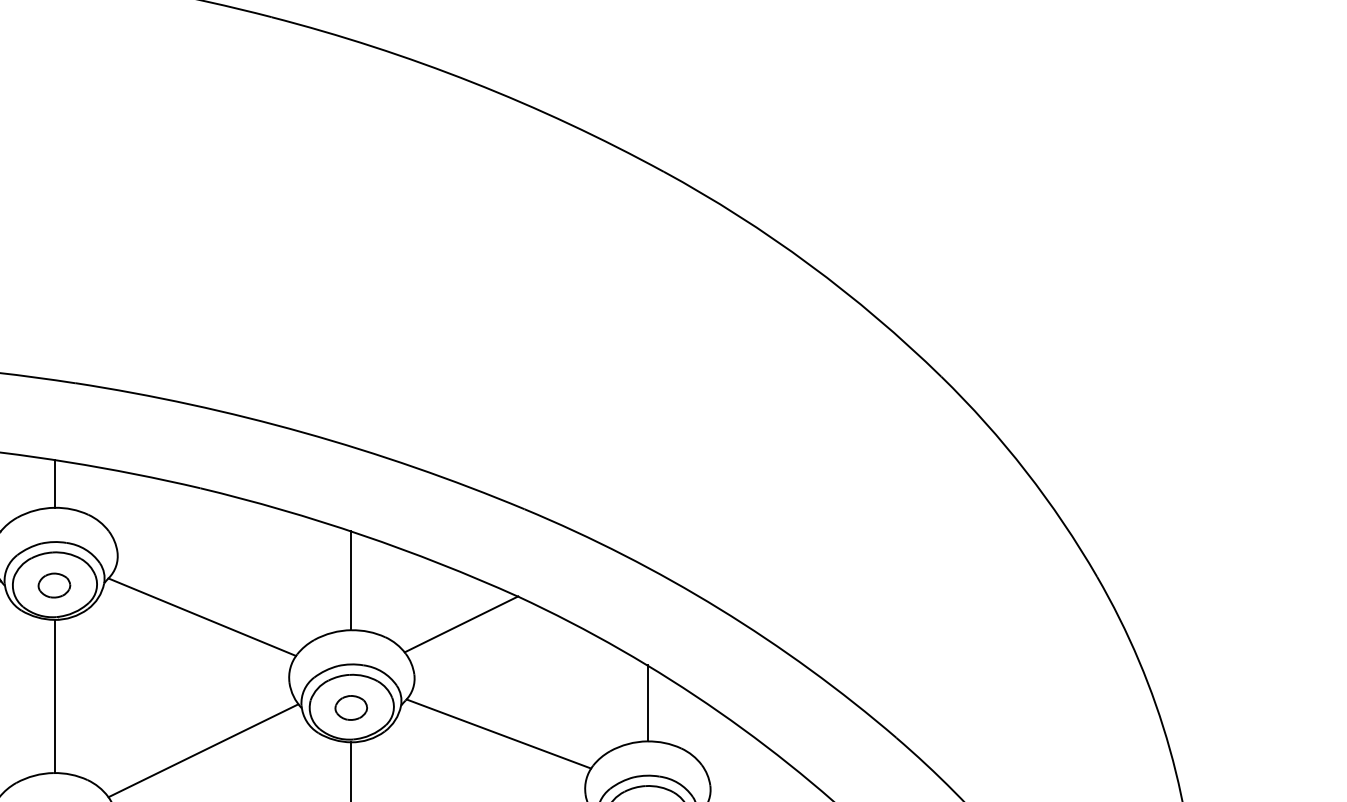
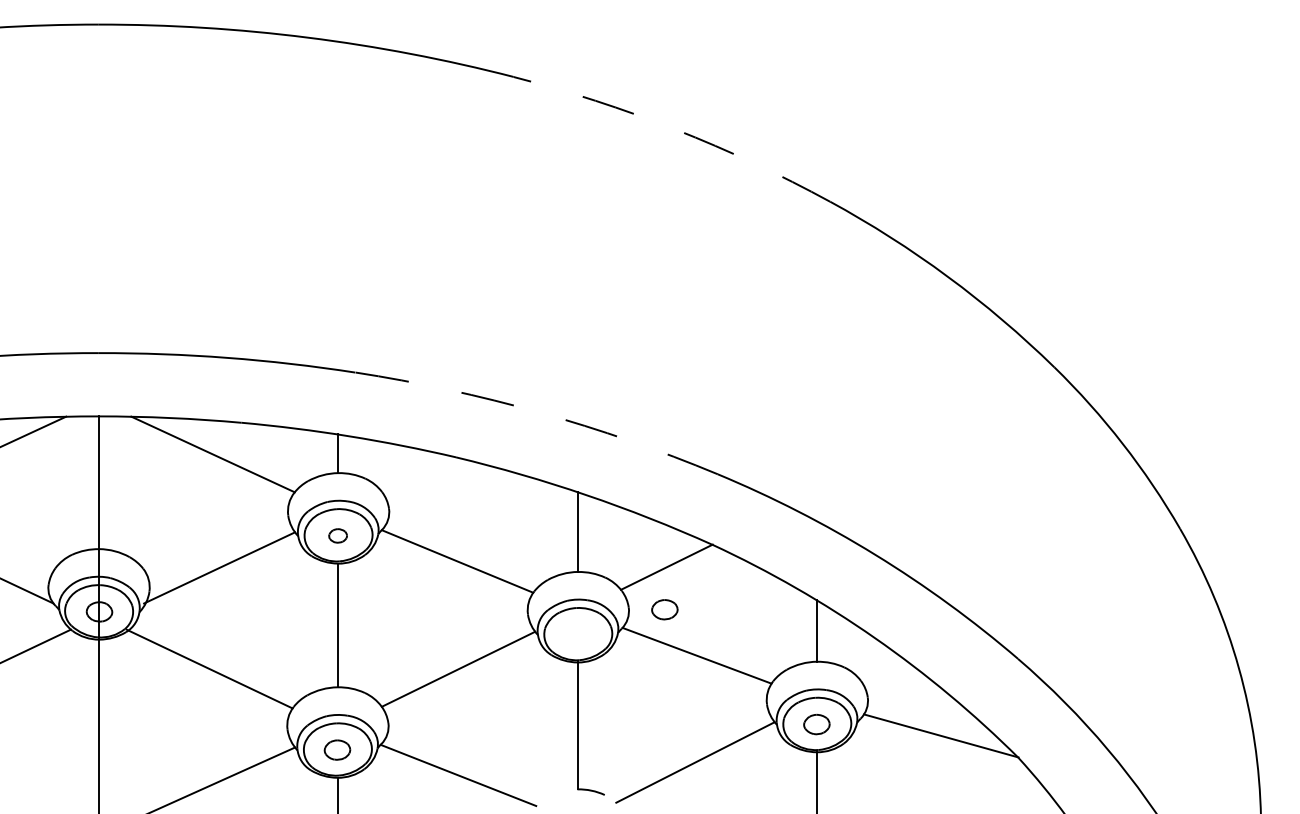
arc: (472, 82) -> (675, 129), solid -> dashed
arc: (303, 432) -> (539, 412), solid -> dashed
part: (53, 585) -> (337, 535), size x0.7
part: (350, 707) -> (664, 609), moved

